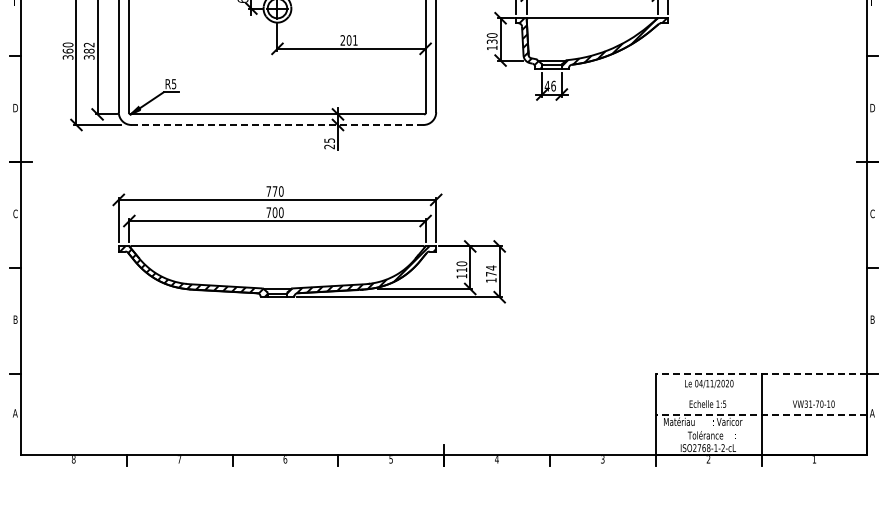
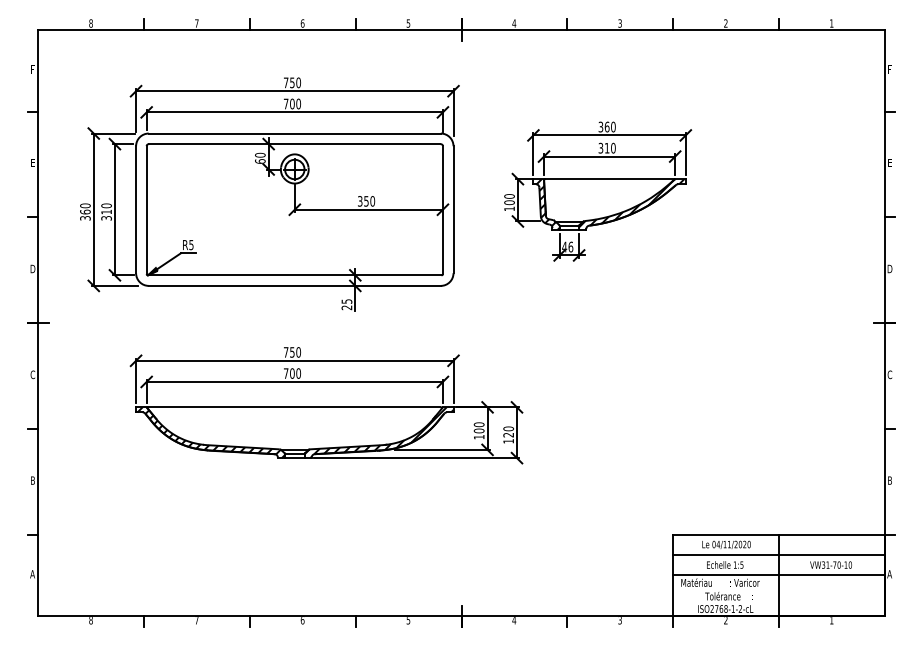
text: (349, 40) -> (366, 201), 201 -> 350
text: (492, 41) -> (509, 202), 130 -> 100
text: (89, 47) -> (106, 208), 382 -> 310
line: (278, 124) -> (295, 285), dashed -> solid
text: (275, 191) -> (292, 352), 770 -> 750
text: (461, 269) -> (478, 430), 110 -> 100
text: (491, 270) -> (508, 431), 174 -> 120
line: (761, 373) -> (778, 534), dashed -> solid
line: (761, 394) -> (778, 555), added
line: (761, 414) -> (778, 575), dashed -> solid

